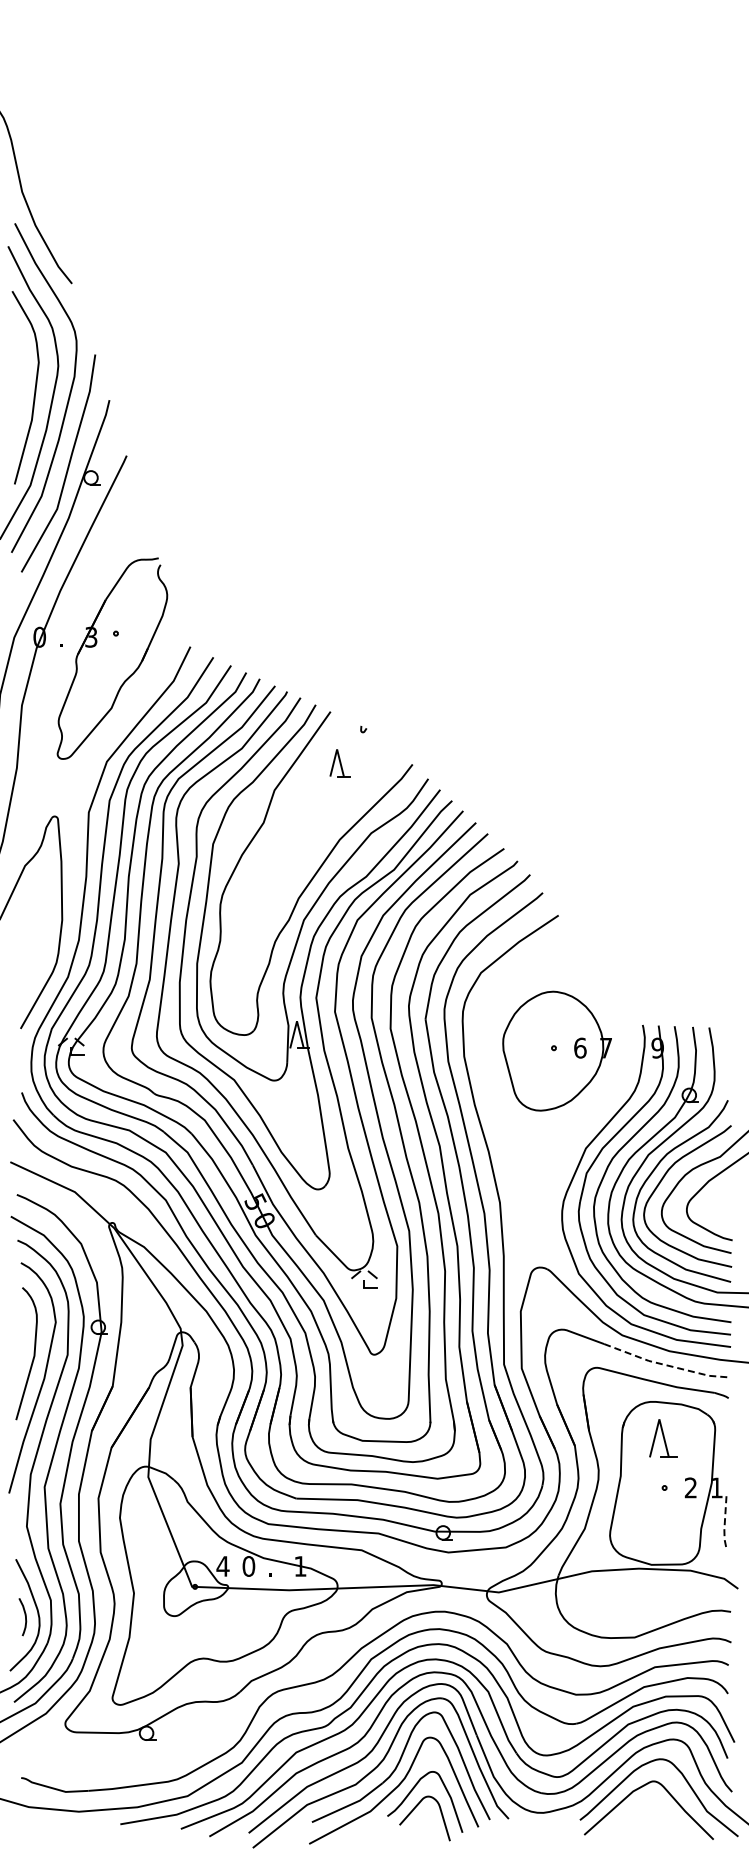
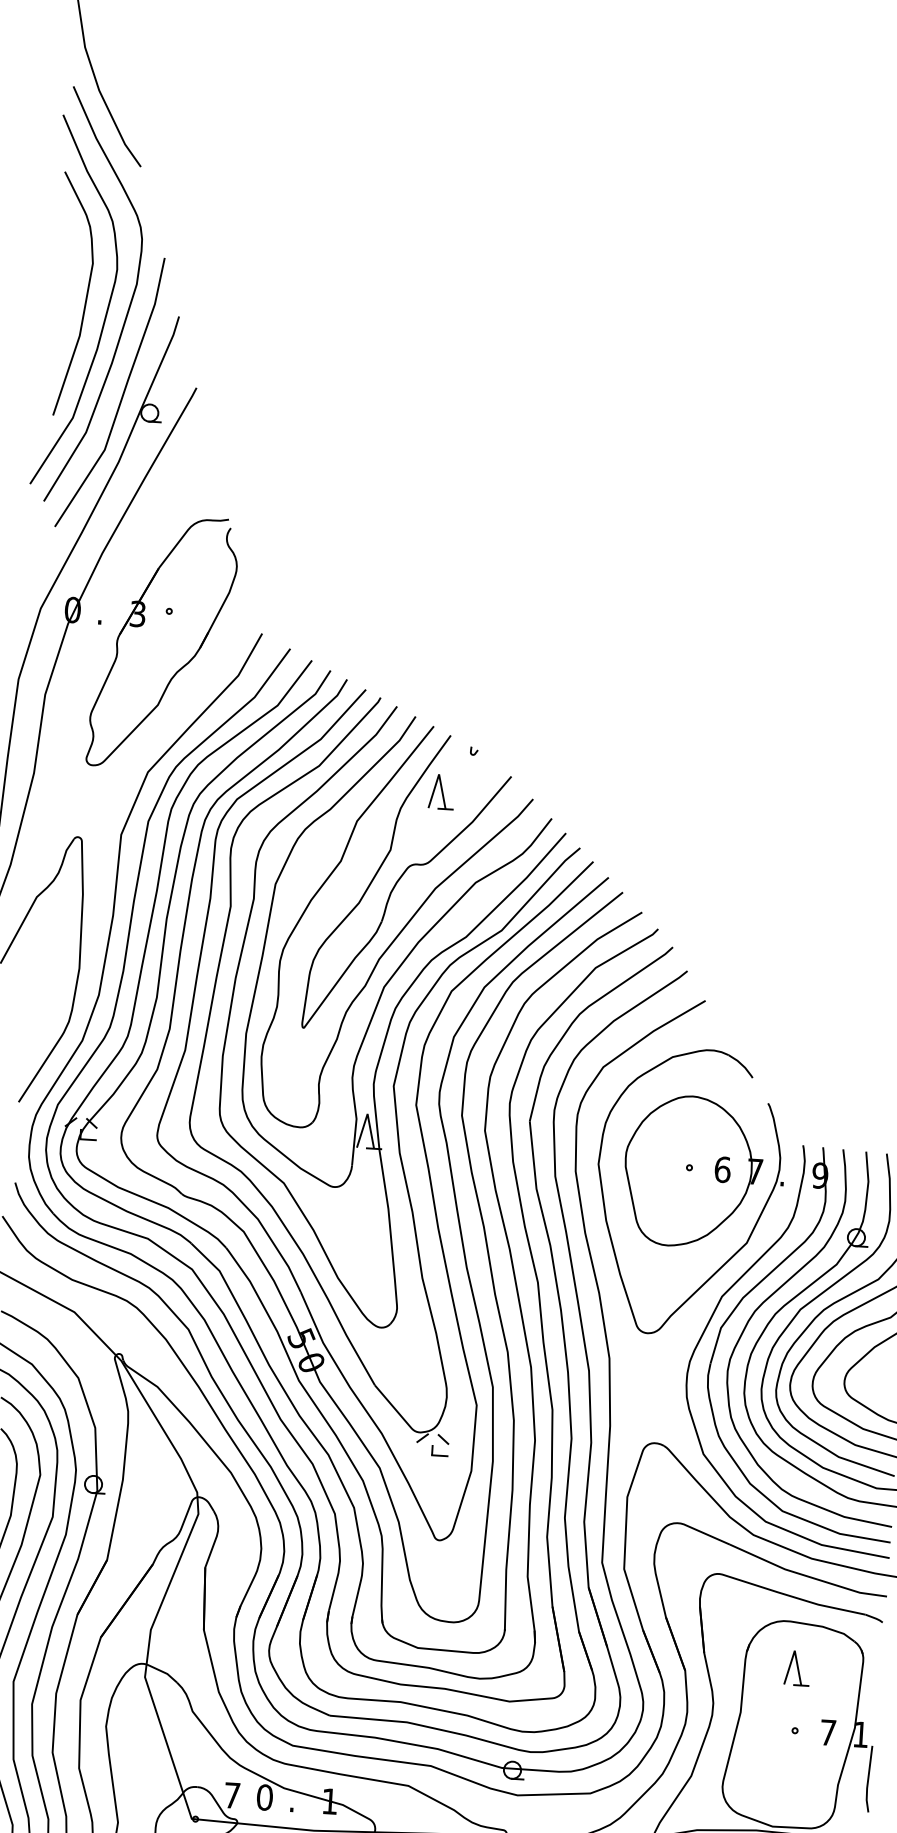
part: (312, 833) -> (401, 878), added
part: (608, 1088) -> (755, 1222), added
line: (667, 1365) -> (808, 1576), dashed -> solid
part: (663, 1438) -> (797, 1668), size x0.71
text: (690, 1487) -> (827, 1732), 2 -> 7
line: (724, 1524) -> (867, 1781), dashed -> solid
text: (222, 1566) -> (231, 1795), 4 -> 7

